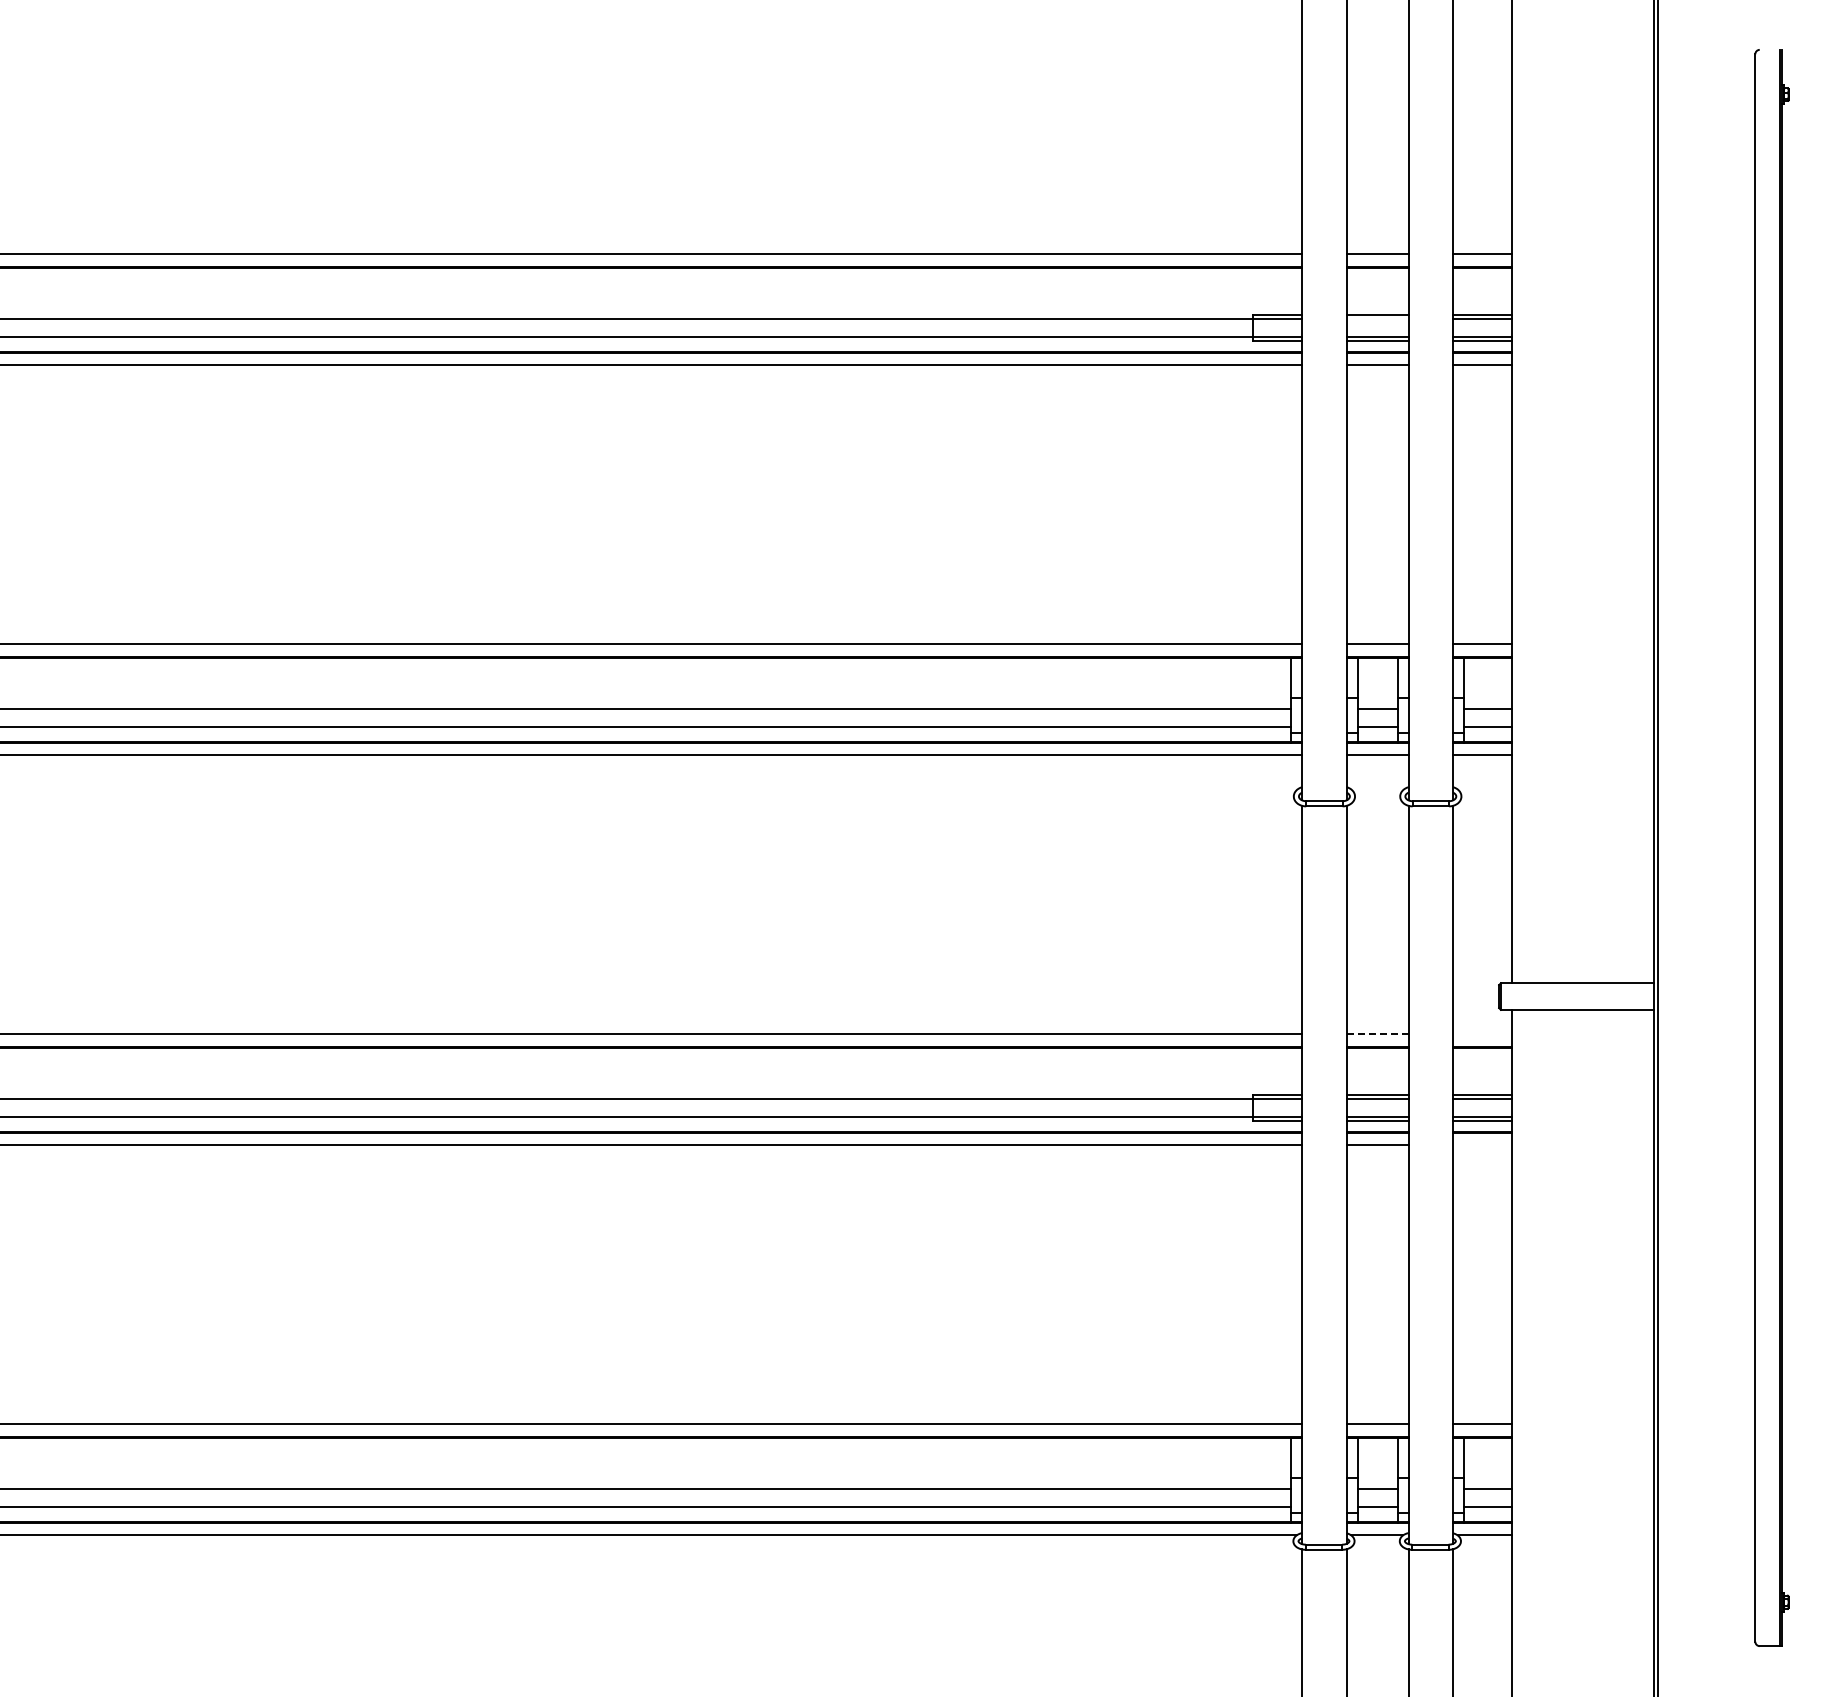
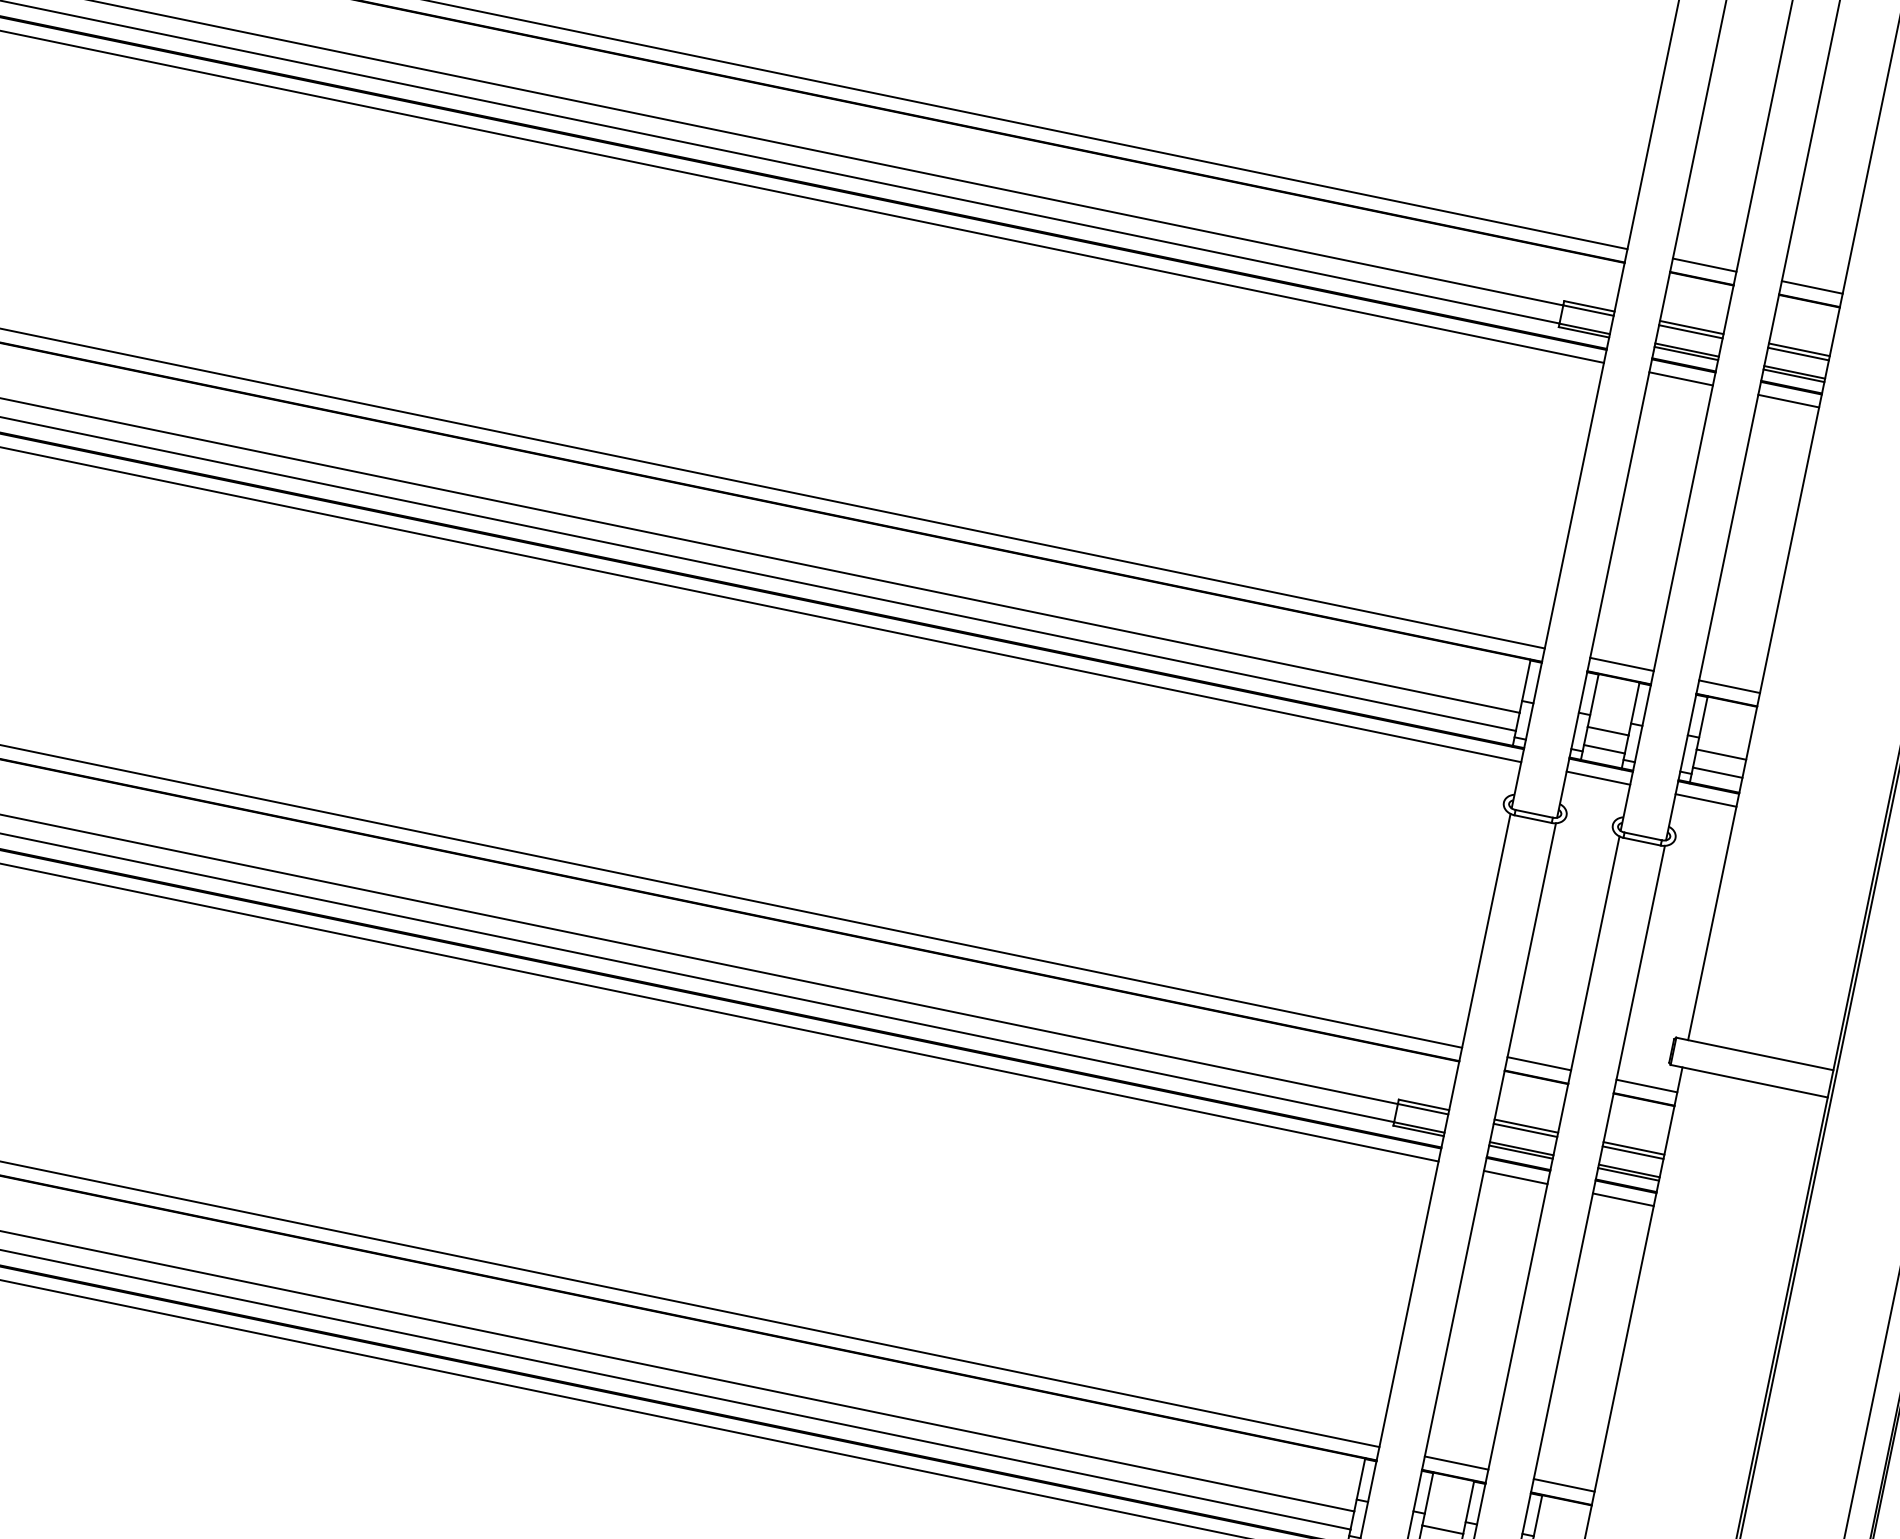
line: (1377, 319) -> (1690, 331), added
line: (1378, 1034) -> (1540, 1064), dashed -> solid
line: (1482, 1034) -> (1646, 1086), added
line: (1482, 1145) -> (1623, 1199), added

